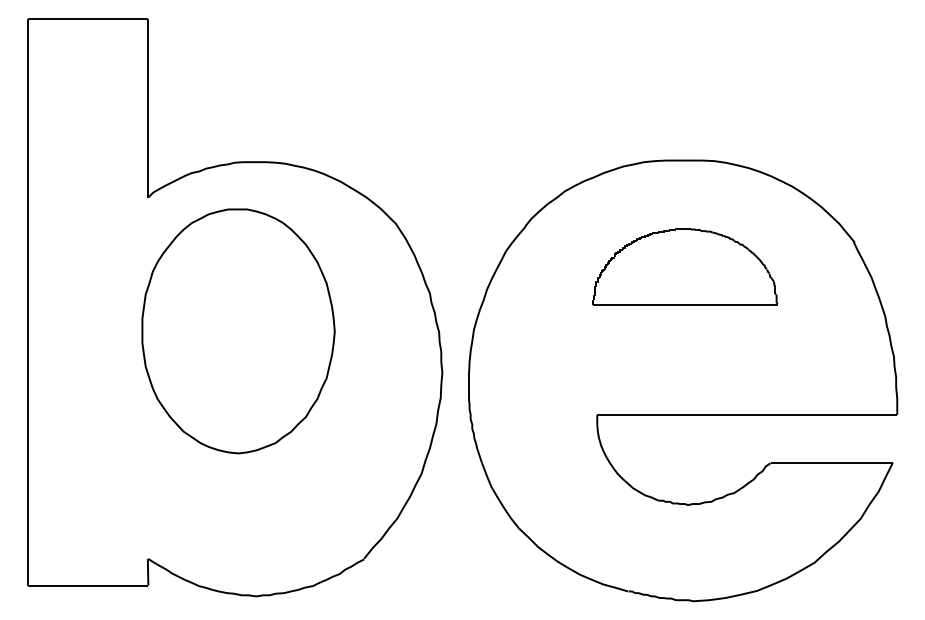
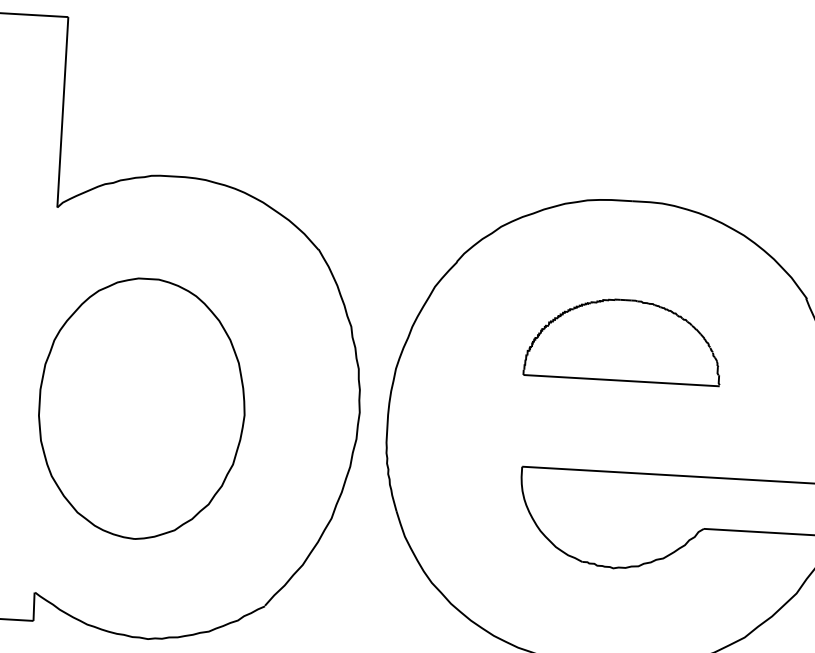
part: (685, 266) -> (623, 339), moved
part: (238, 331) -> (142, 409), moved

